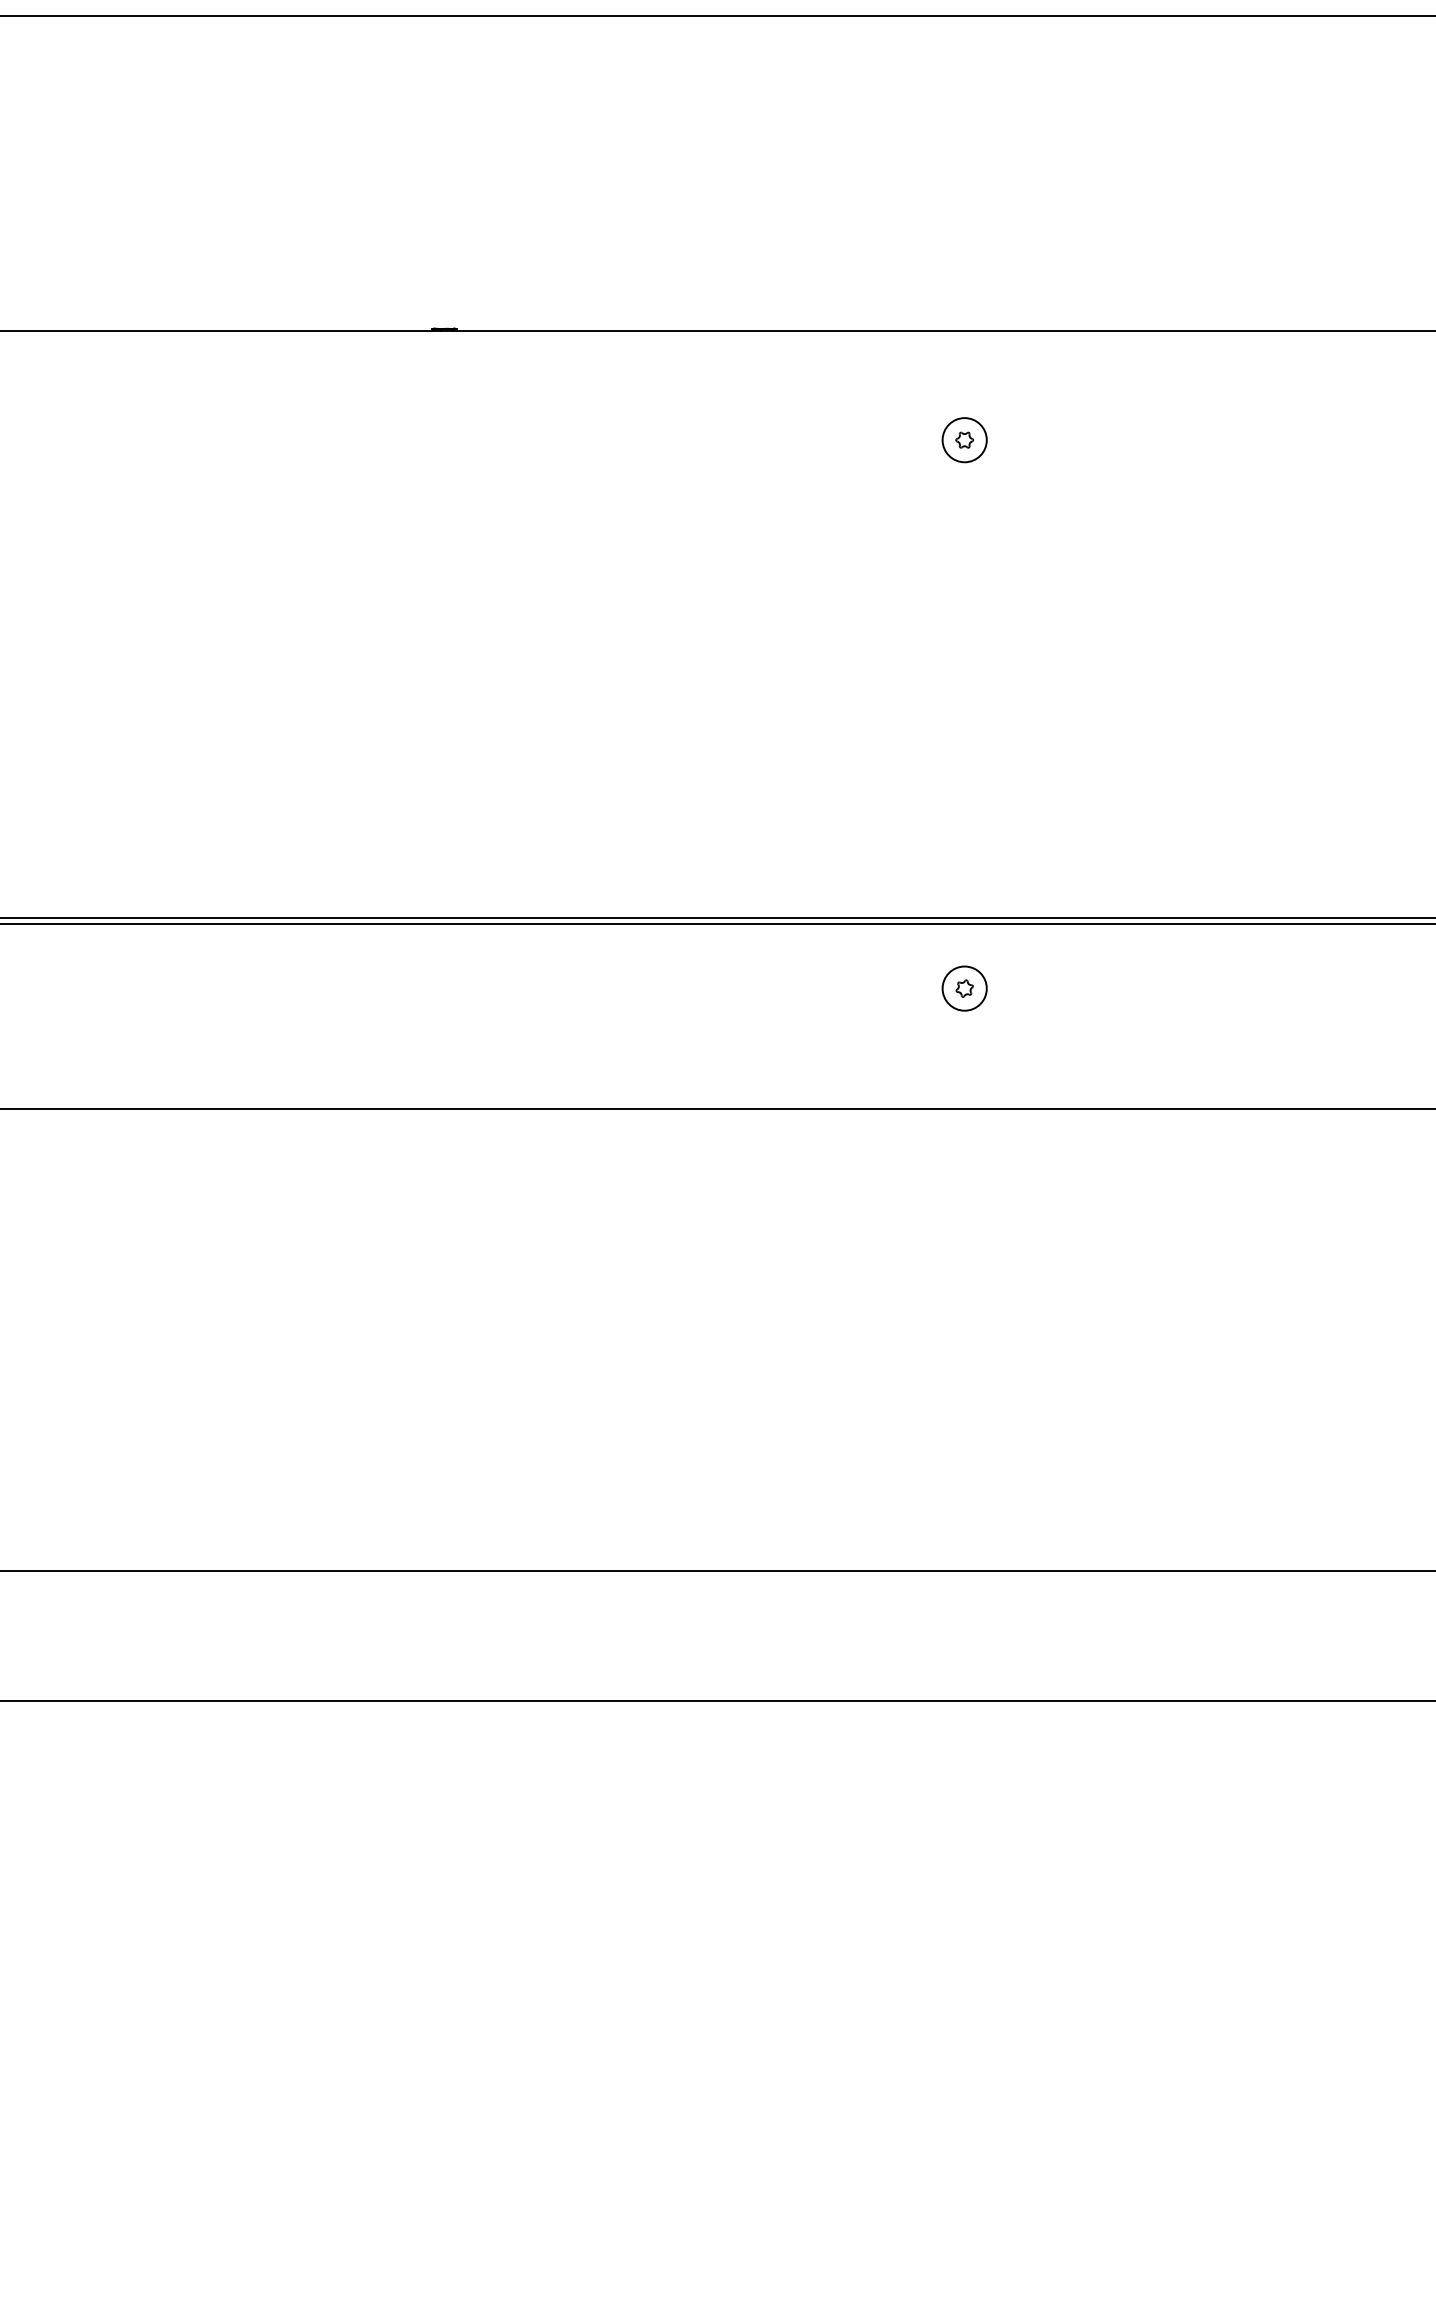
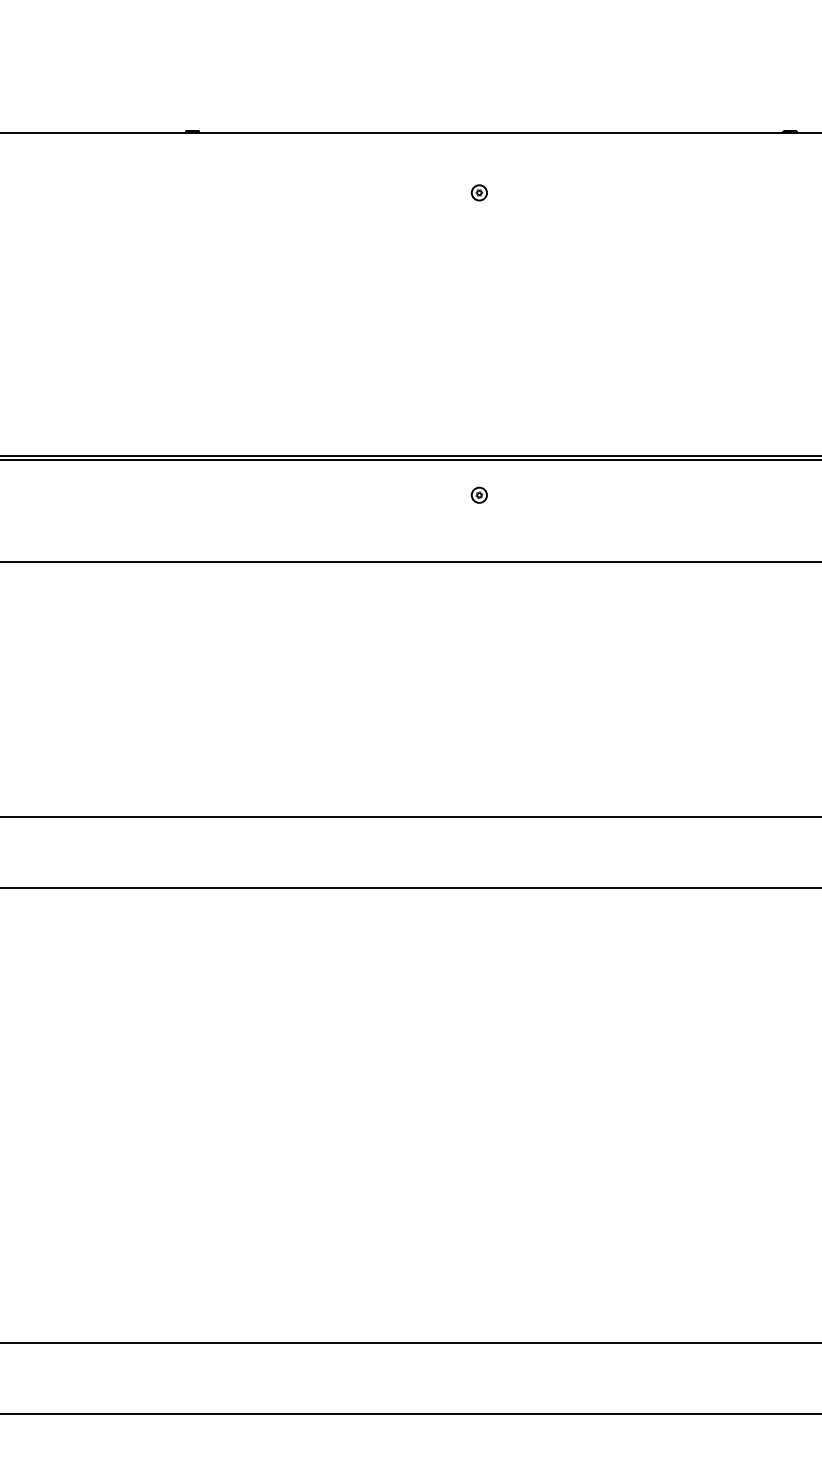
part: (962, 439) -> (478, 192), size x0.62
part: (962, 986) -> (478, 494), size x0.62

